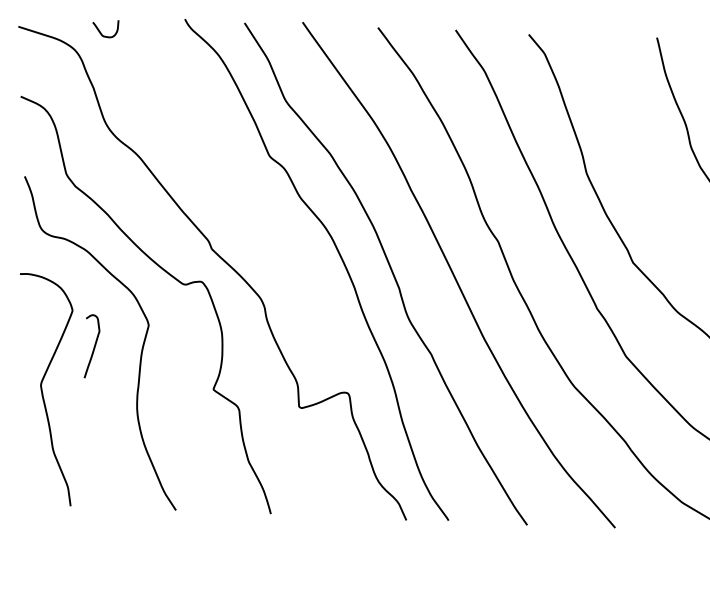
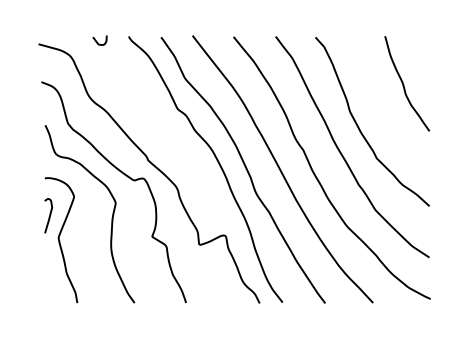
curve: (101, 30) -> (97, 41), moved
curve: (93, 345) -> (49, 215), moved

